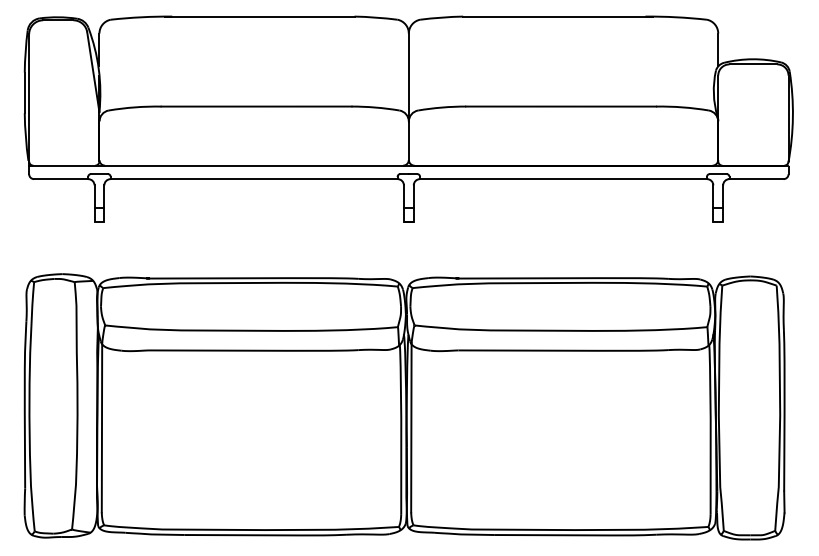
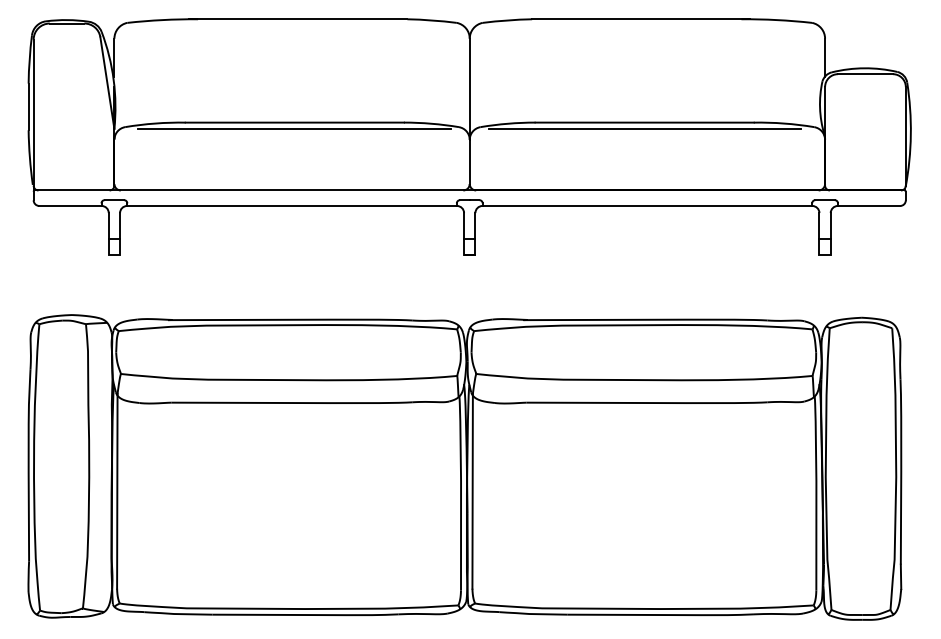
line: (256, 112) -> (294, 129), added
line: (561, 112) -> (645, 129), added

